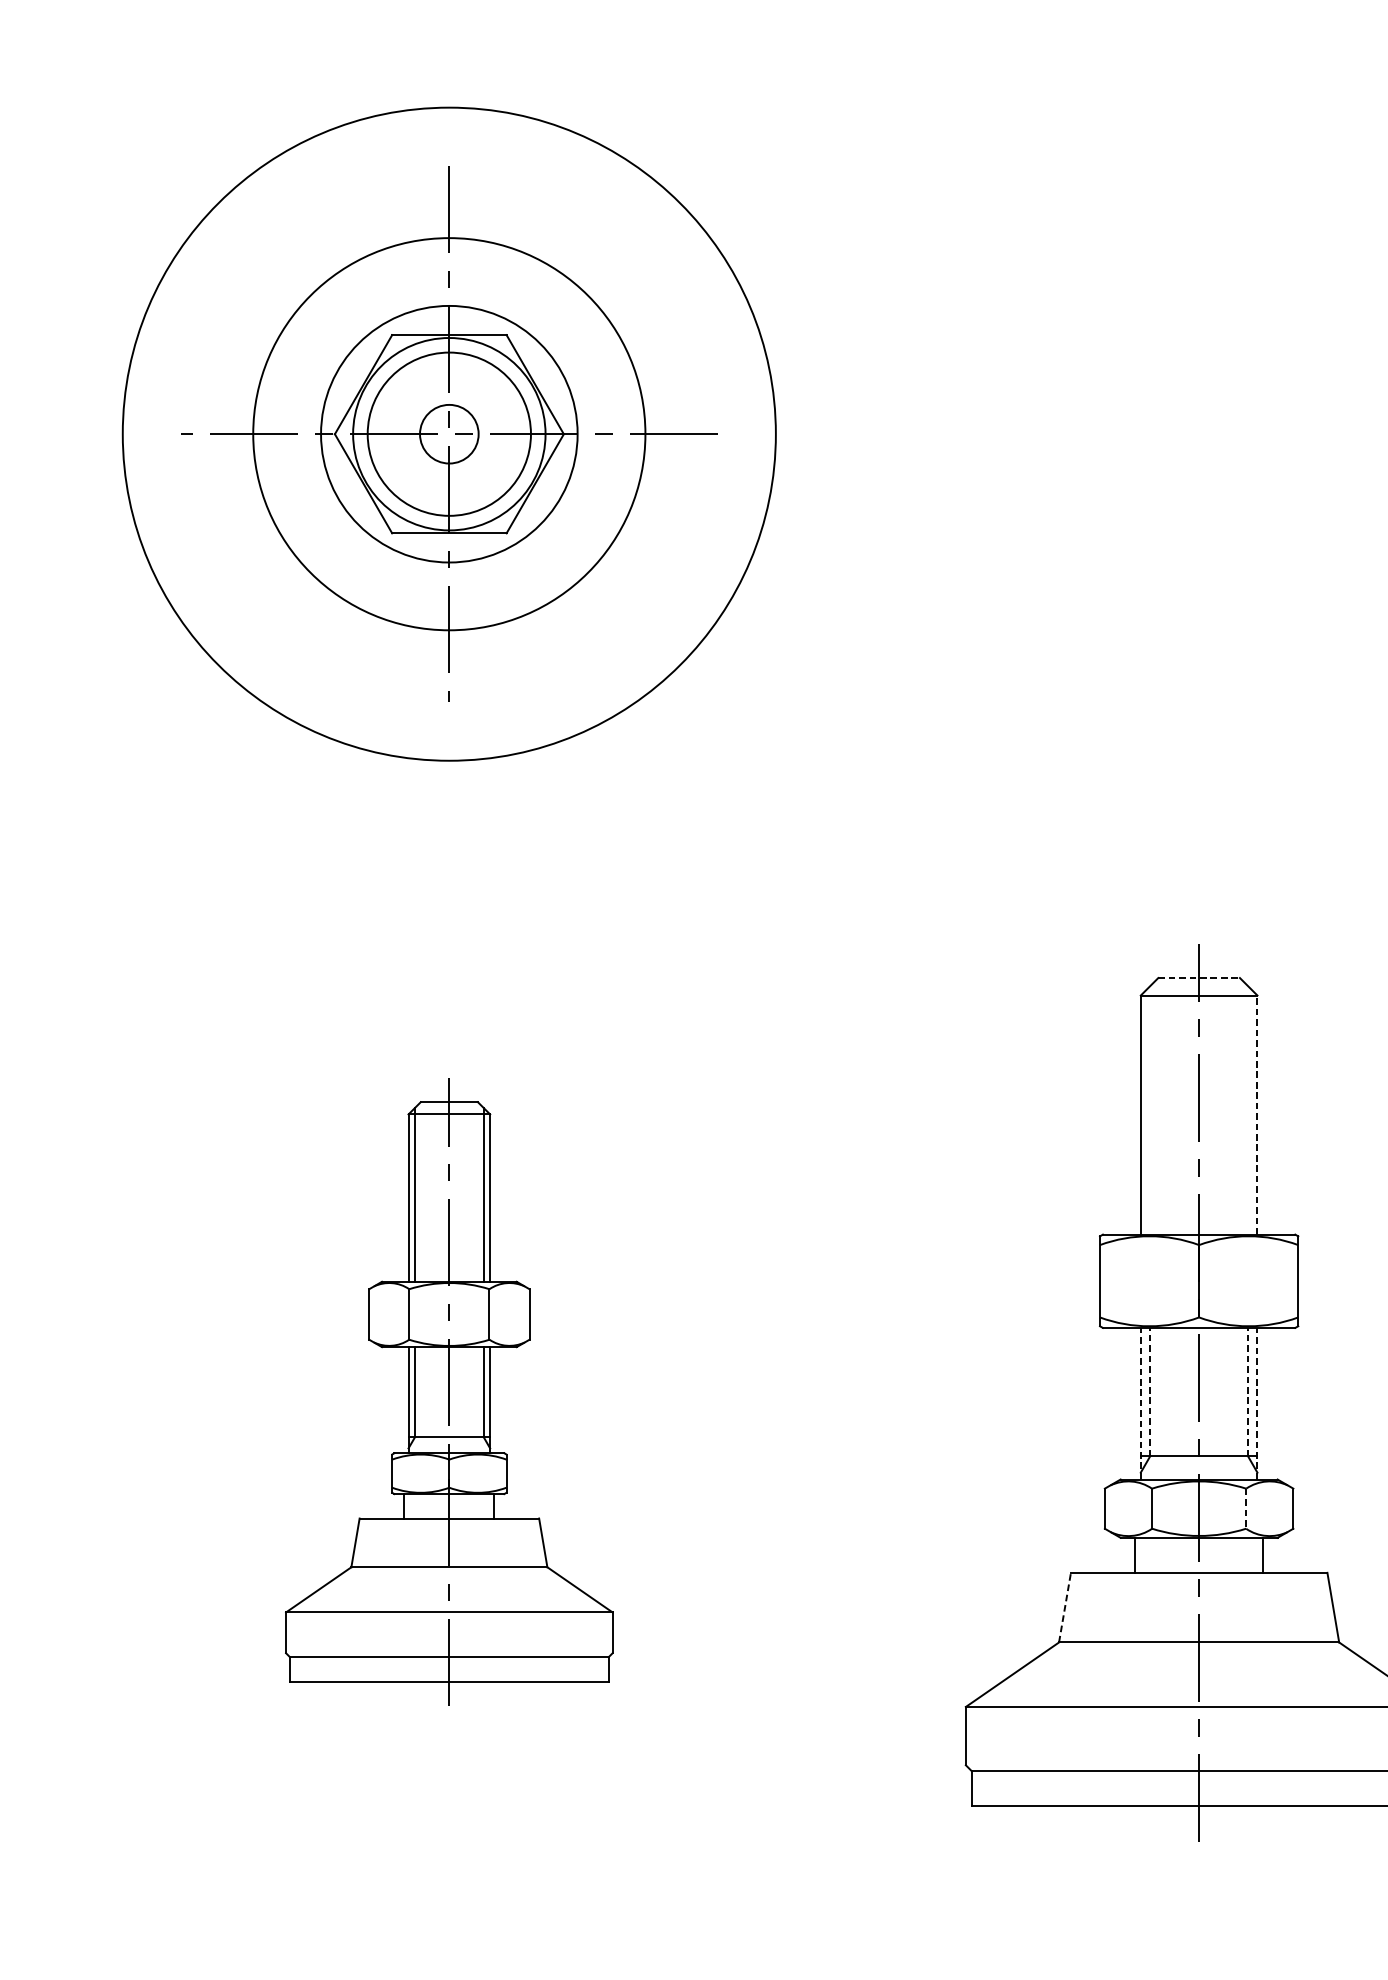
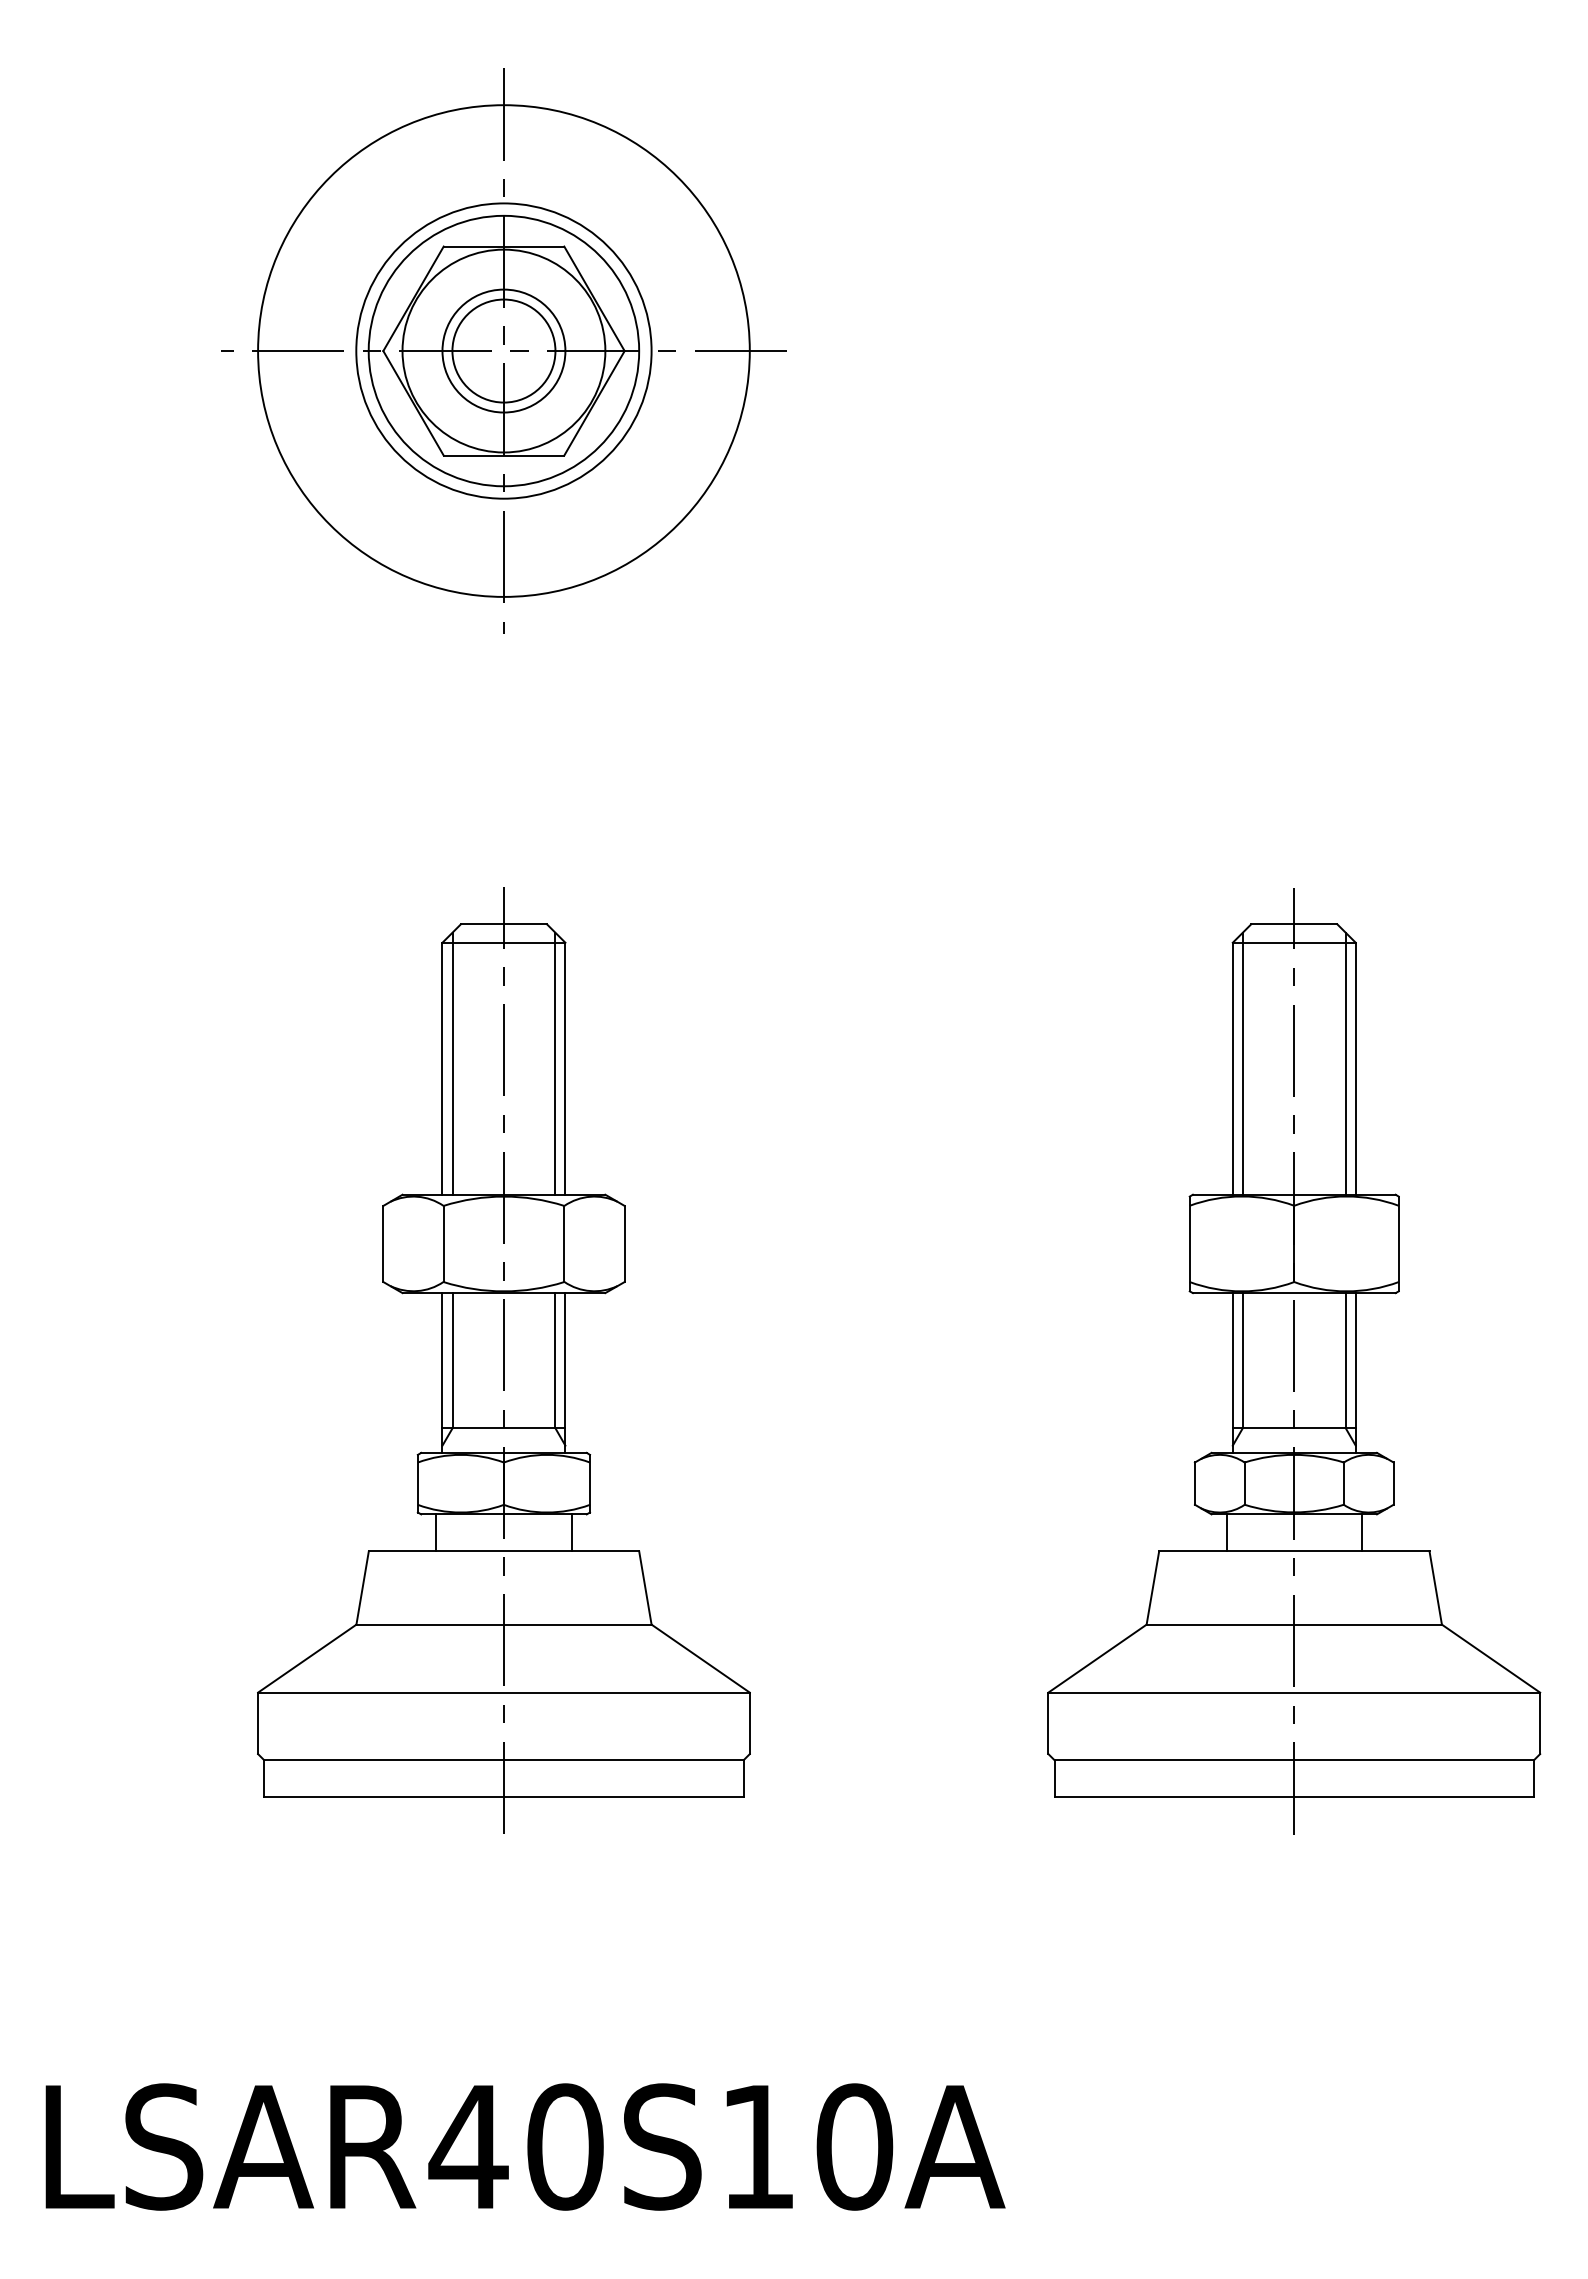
circle: (448, 433) -> (503, 350), size x0.71
circle: (448, 433) -> (503, 350), size x0.71
circle: (448, 433) -> (503, 350), size x0.71
circle: (448, 433) -> (503, 350), size x1.67
line: (1199, 978) -> (1294, 924), dashed -> solid
line: (1150, 1110) -> (1242, 1063), added
line: (1247, 1110) -> (1345, 1063), added
line: (1257, 1114) -> (1355, 1068), dashed -> solid
part: (448, 1391) -> (503, 1360), size x1.43
line: (1150, 1391) -> (1242, 1360), dashed -> solid
line: (1247, 1391) -> (1345, 1360), dashed -> solid
line: (1140, 1404) -> (1232, 1373), dashed -> solid
line: (1257, 1404) -> (1355, 1373), dashed -> solid
line: (1245, 1509) -> (1343, 1484), dashed -> solid
line: (1064, 1607) -> (1152, 1587), dashed -> solid

